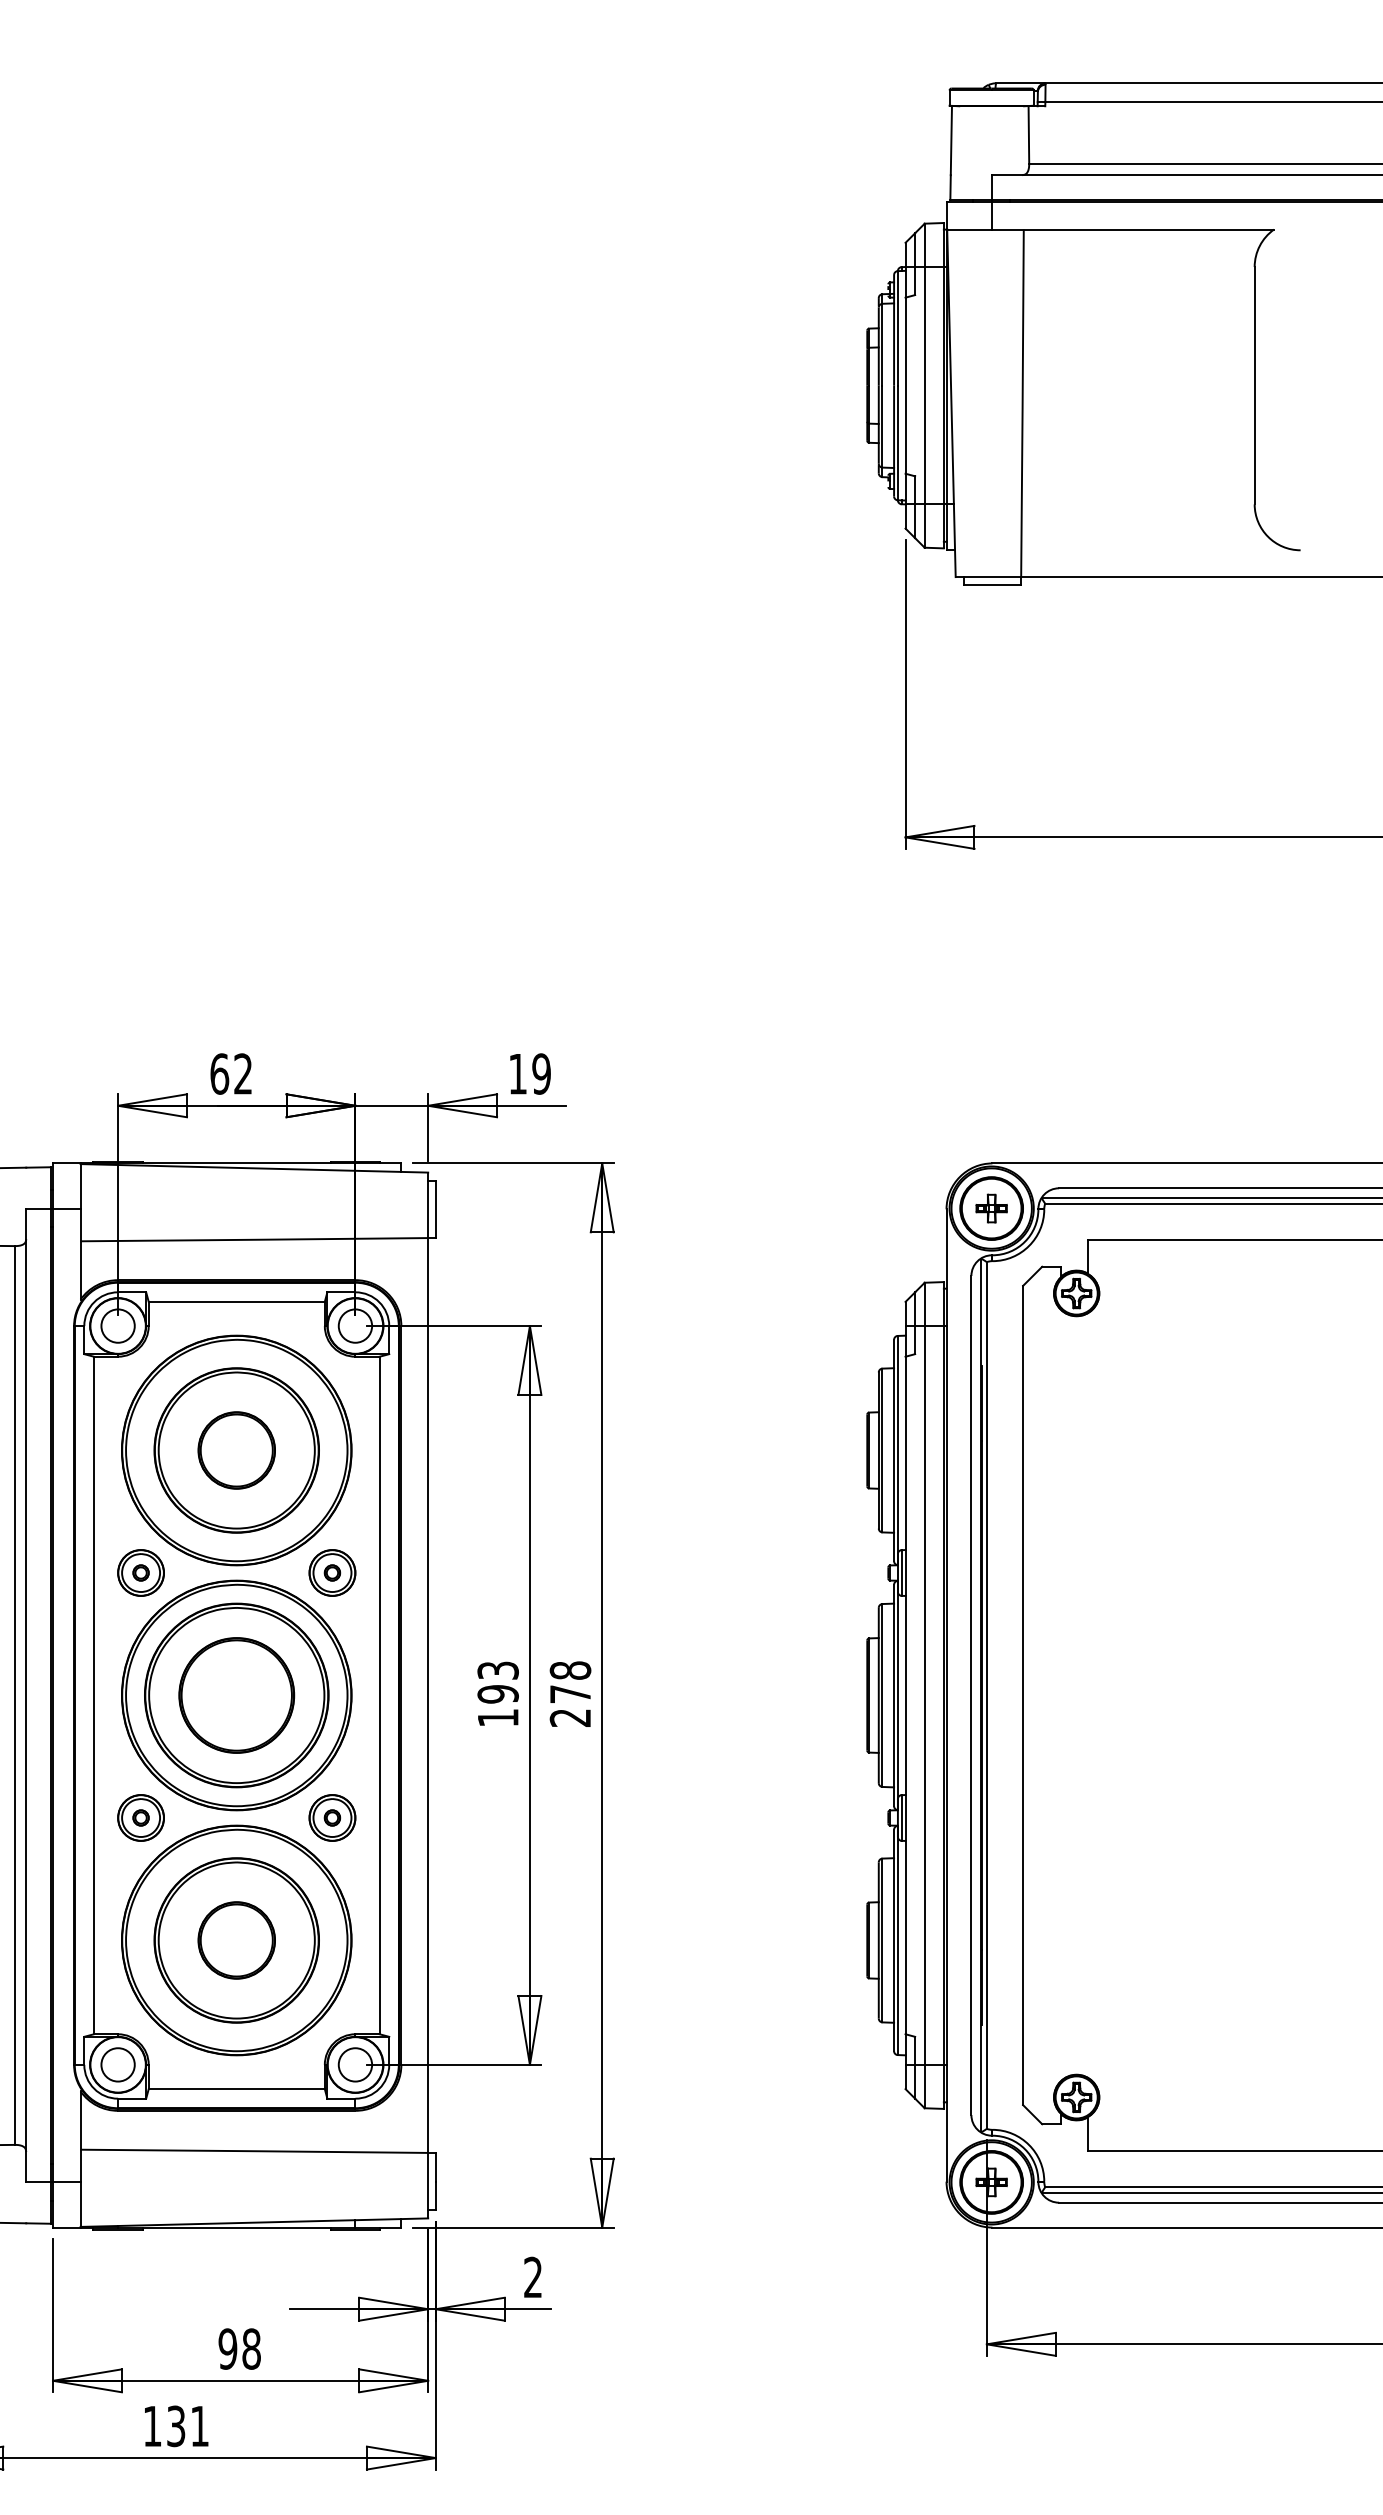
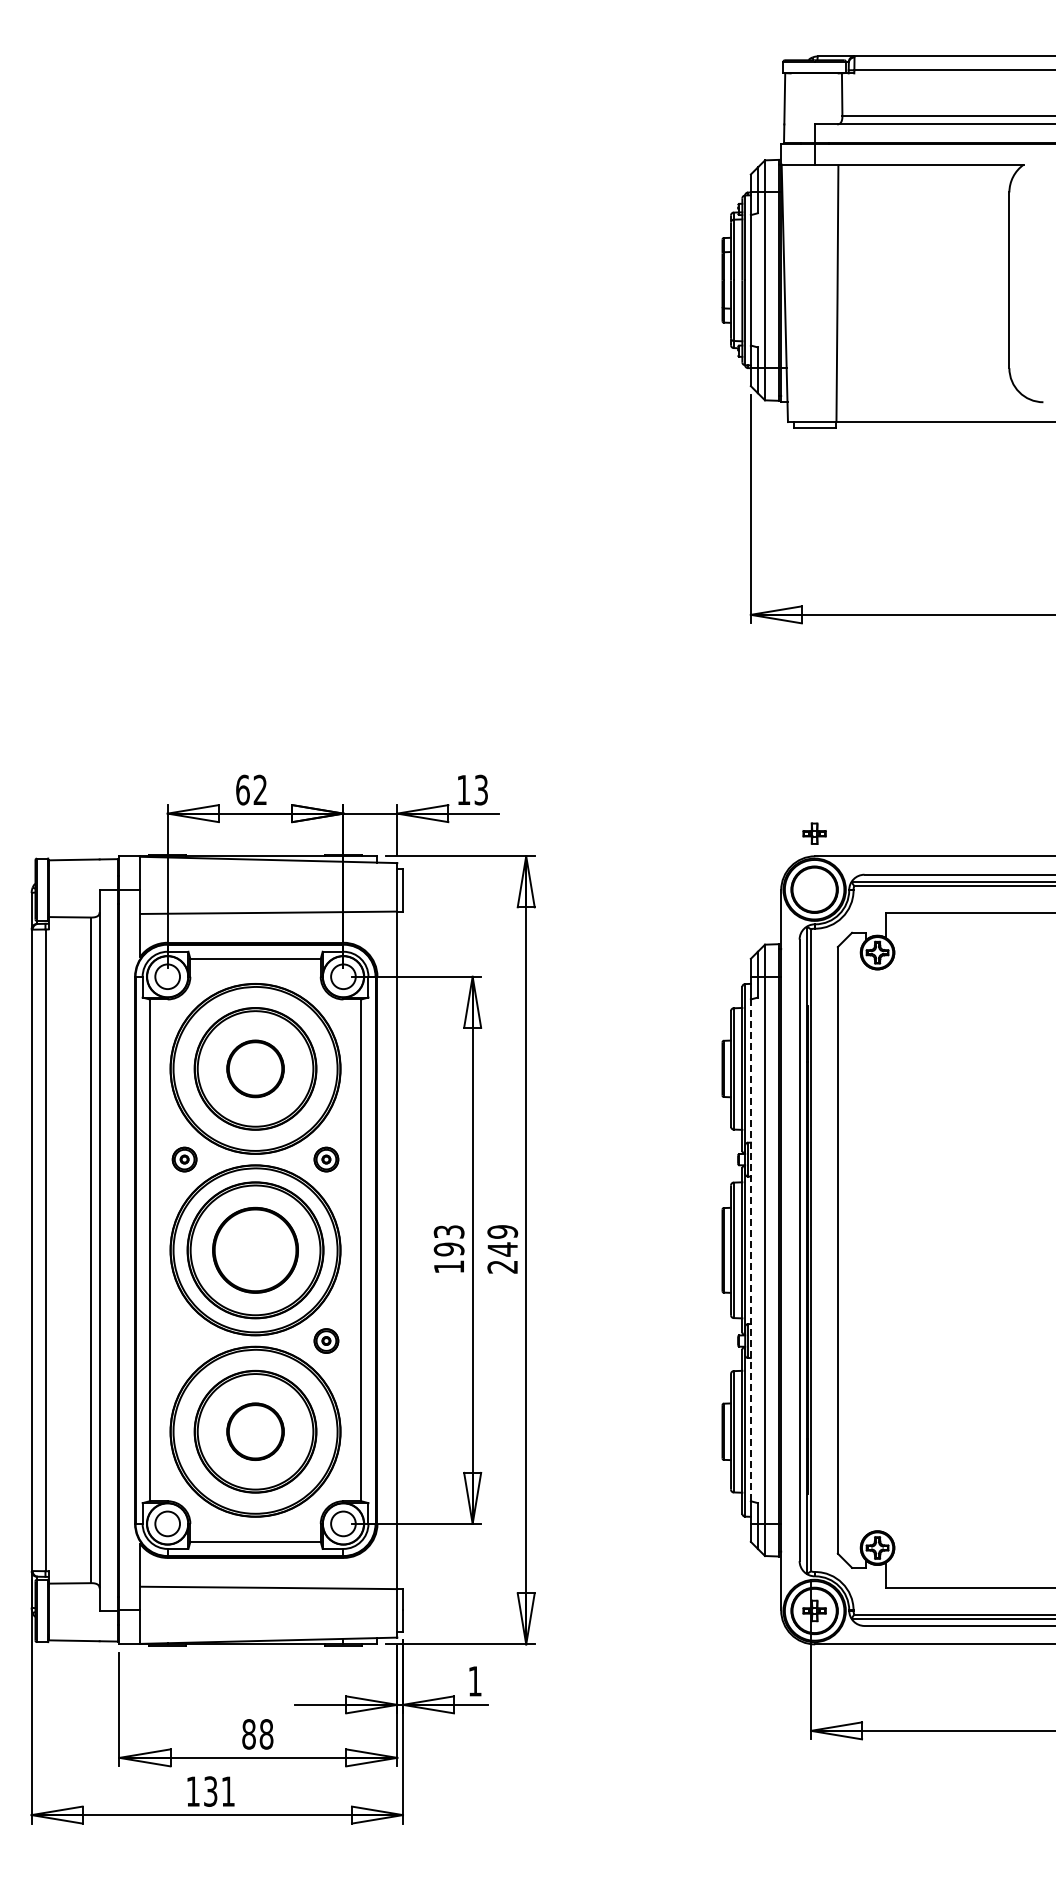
text: (541, 1073) -> (481, 789), 19 -> 13
part: (991, 1208) -> (814, 833), moved
part: (140, 1572) -> (184, 1159), size x0.7
part: (332, 1572) -> (326, 1159), size x0.7
text: (570, 1682) -> (502, 1240), 278 -> 249
line: (905, 1695) -> (750, 1250), solid -> dashed
part: (140, 1817) -> (184, 1340), removed
part: (332, 1817) -> (326, 1340), size x0.7
text: (532, 2277) -> (474, 1681), 2 -> 1
text: (227, 2349) -> (248, 1734), 98 -> 88

